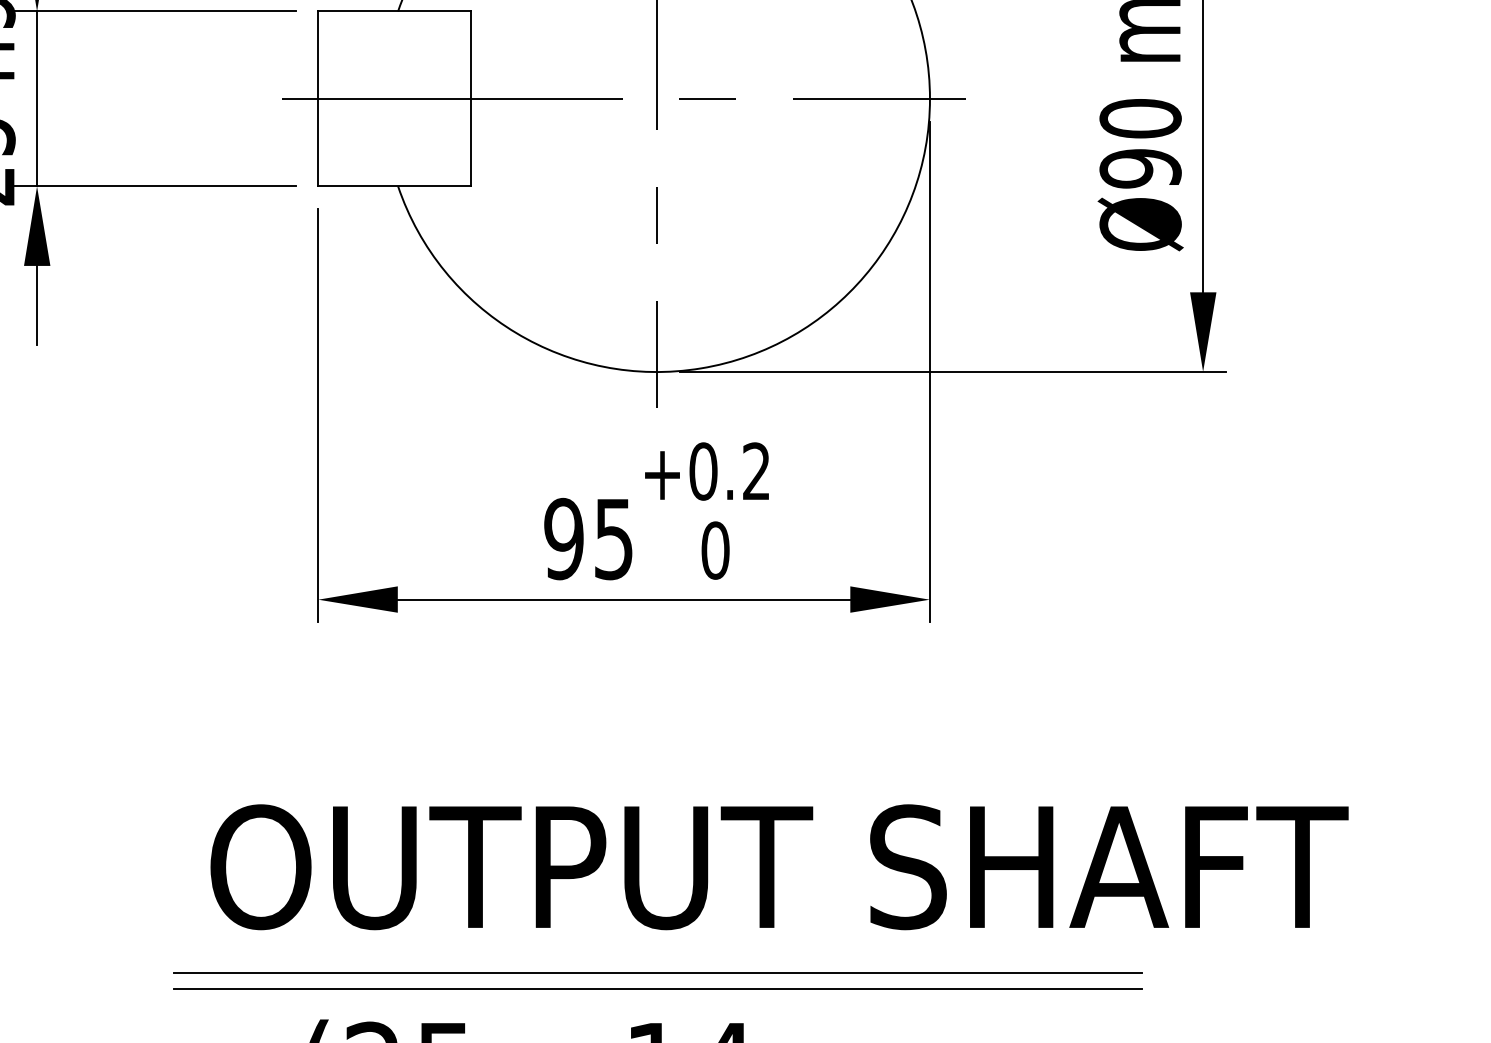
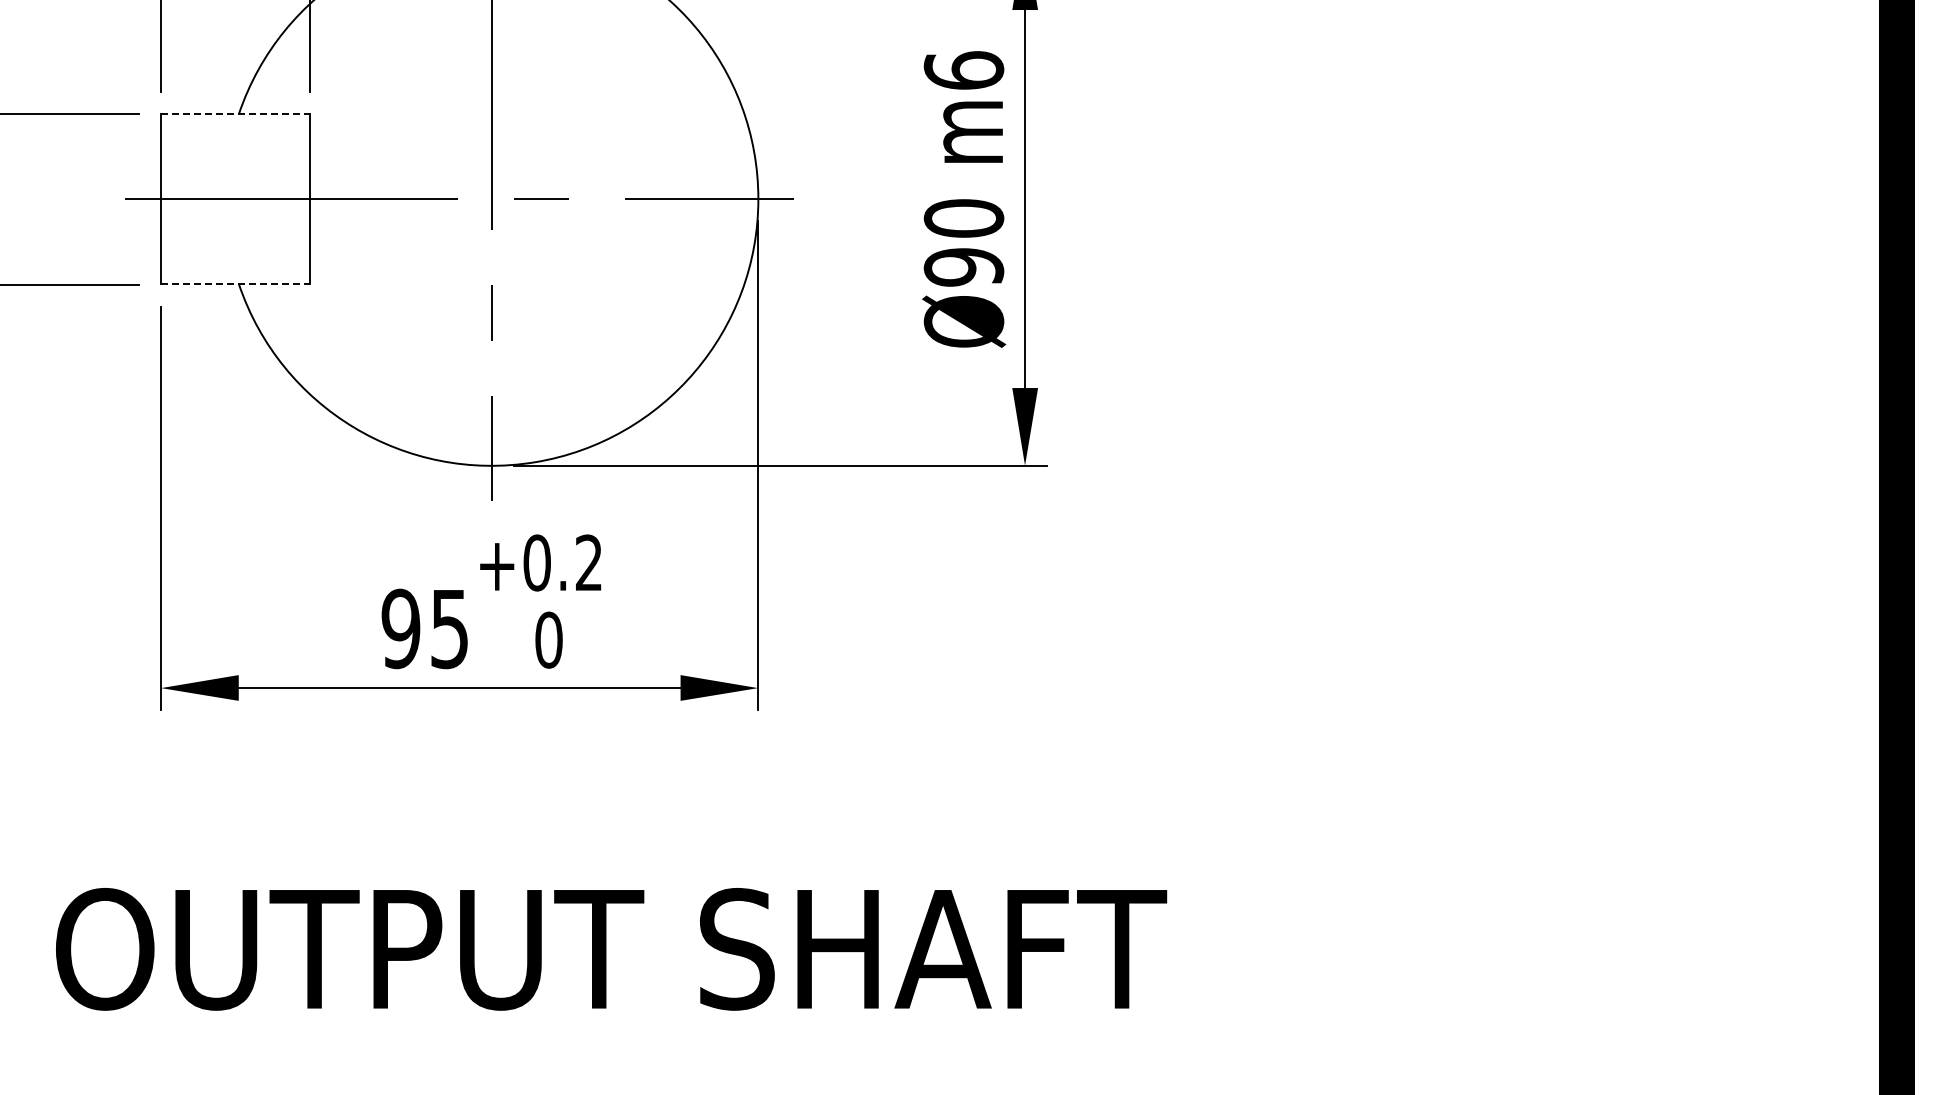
line: (394, 11) -> (235, 113), solid -> dashed
line: (394, 186) -> (235, 284), solid -> dashed
line: (657, 972) -> (492, 1052), removed
line: (657, 988) -> (492, 1067), removed

